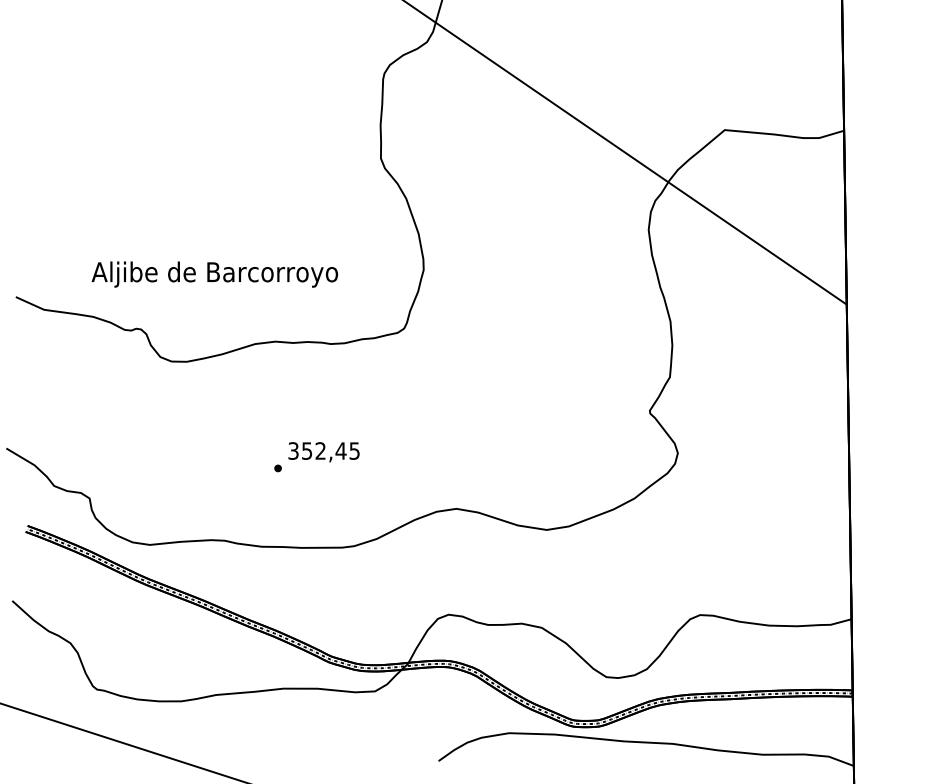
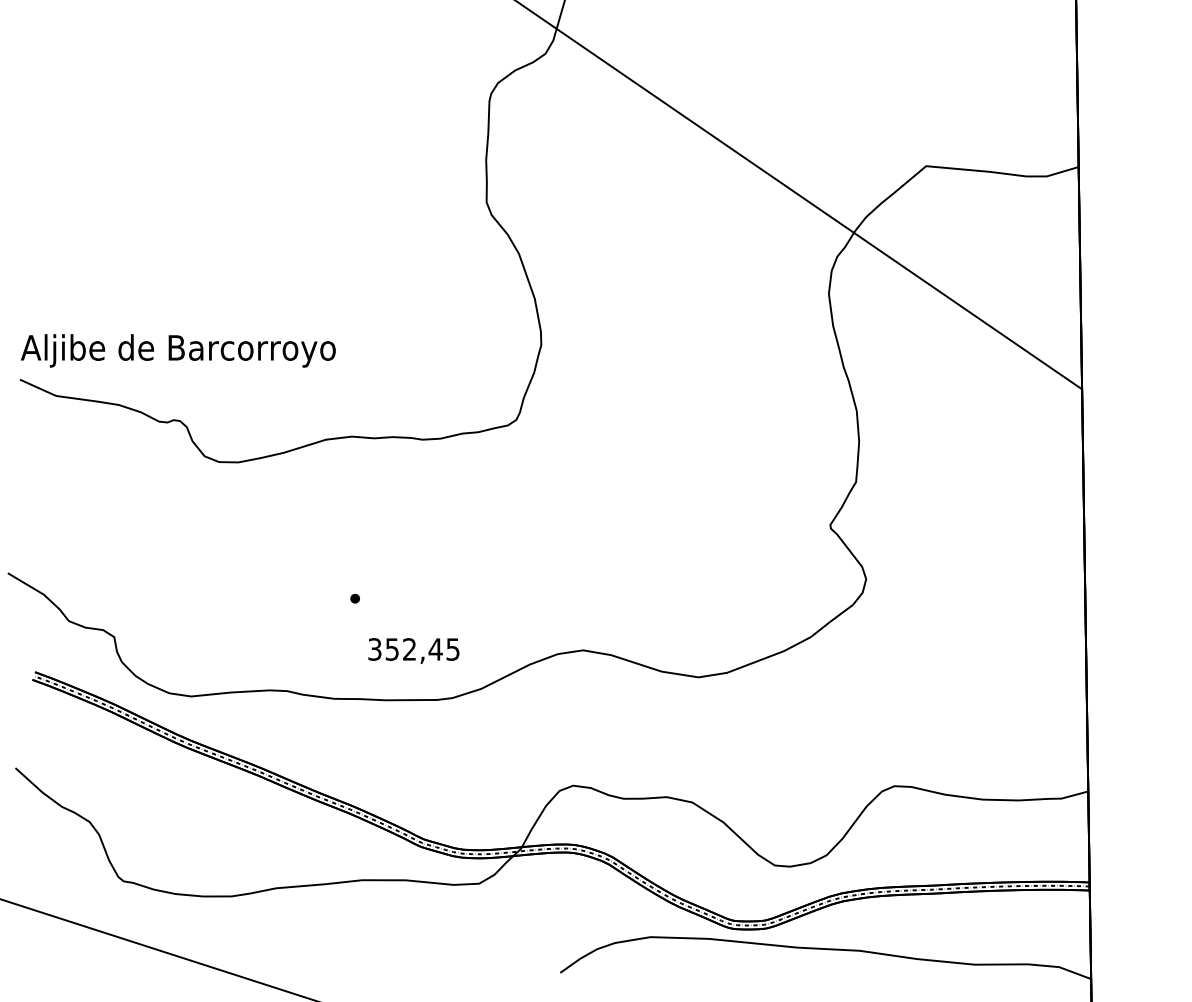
text: (214, 274) -> (177, 350), moved
text: (323, 451) -> (413, 650), moved

